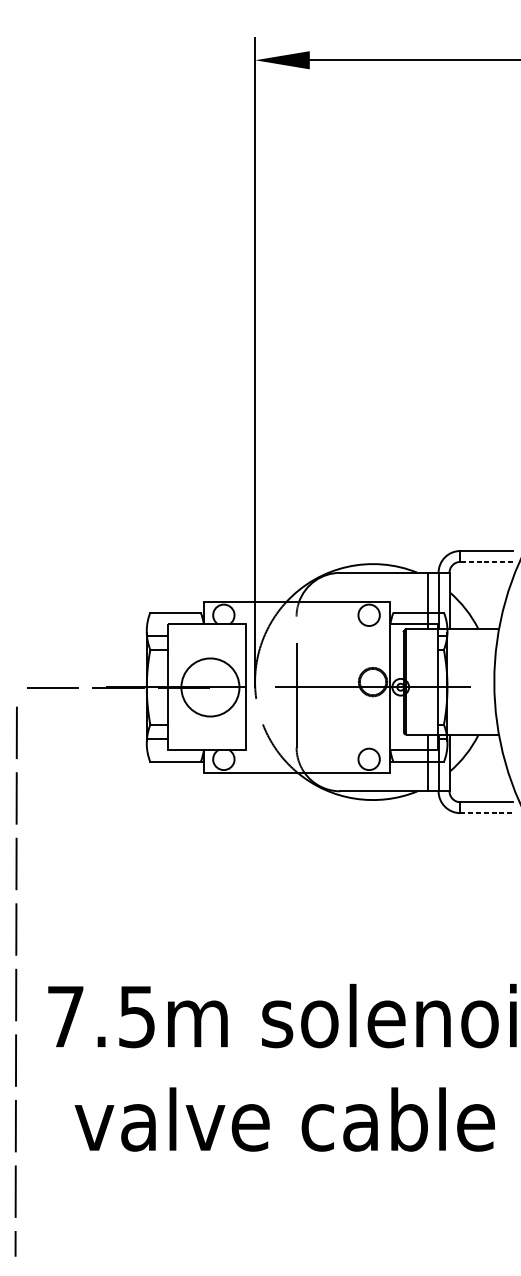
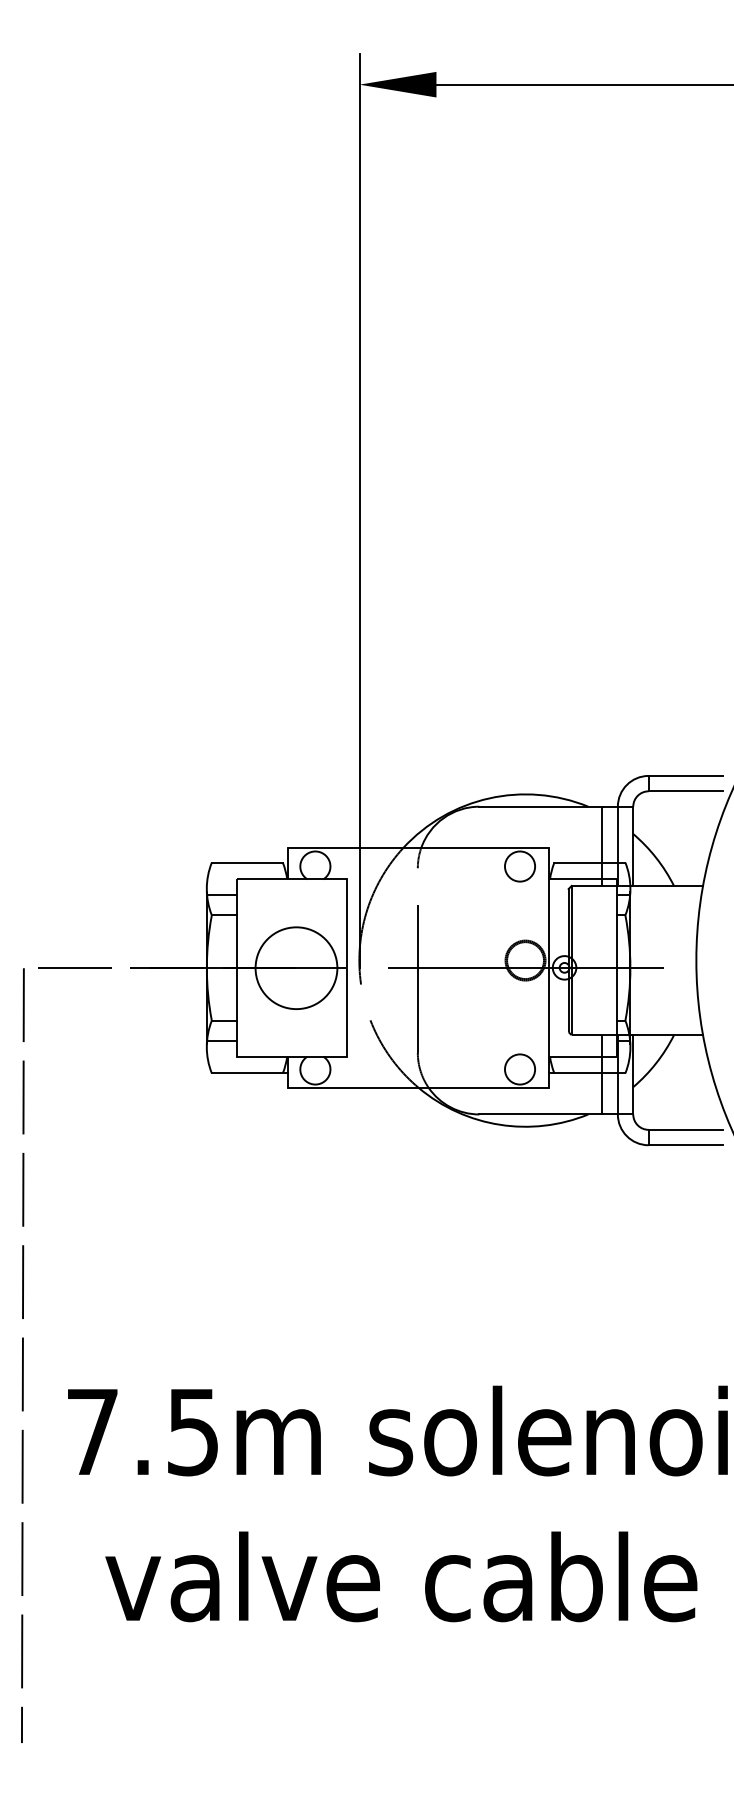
line: (486, 562) -> (685, 791), dashed -> solid
line: (486, 813) -> (685, 1145), dashed -> solid
line: (15, 981) -> (22, 1355), moved

